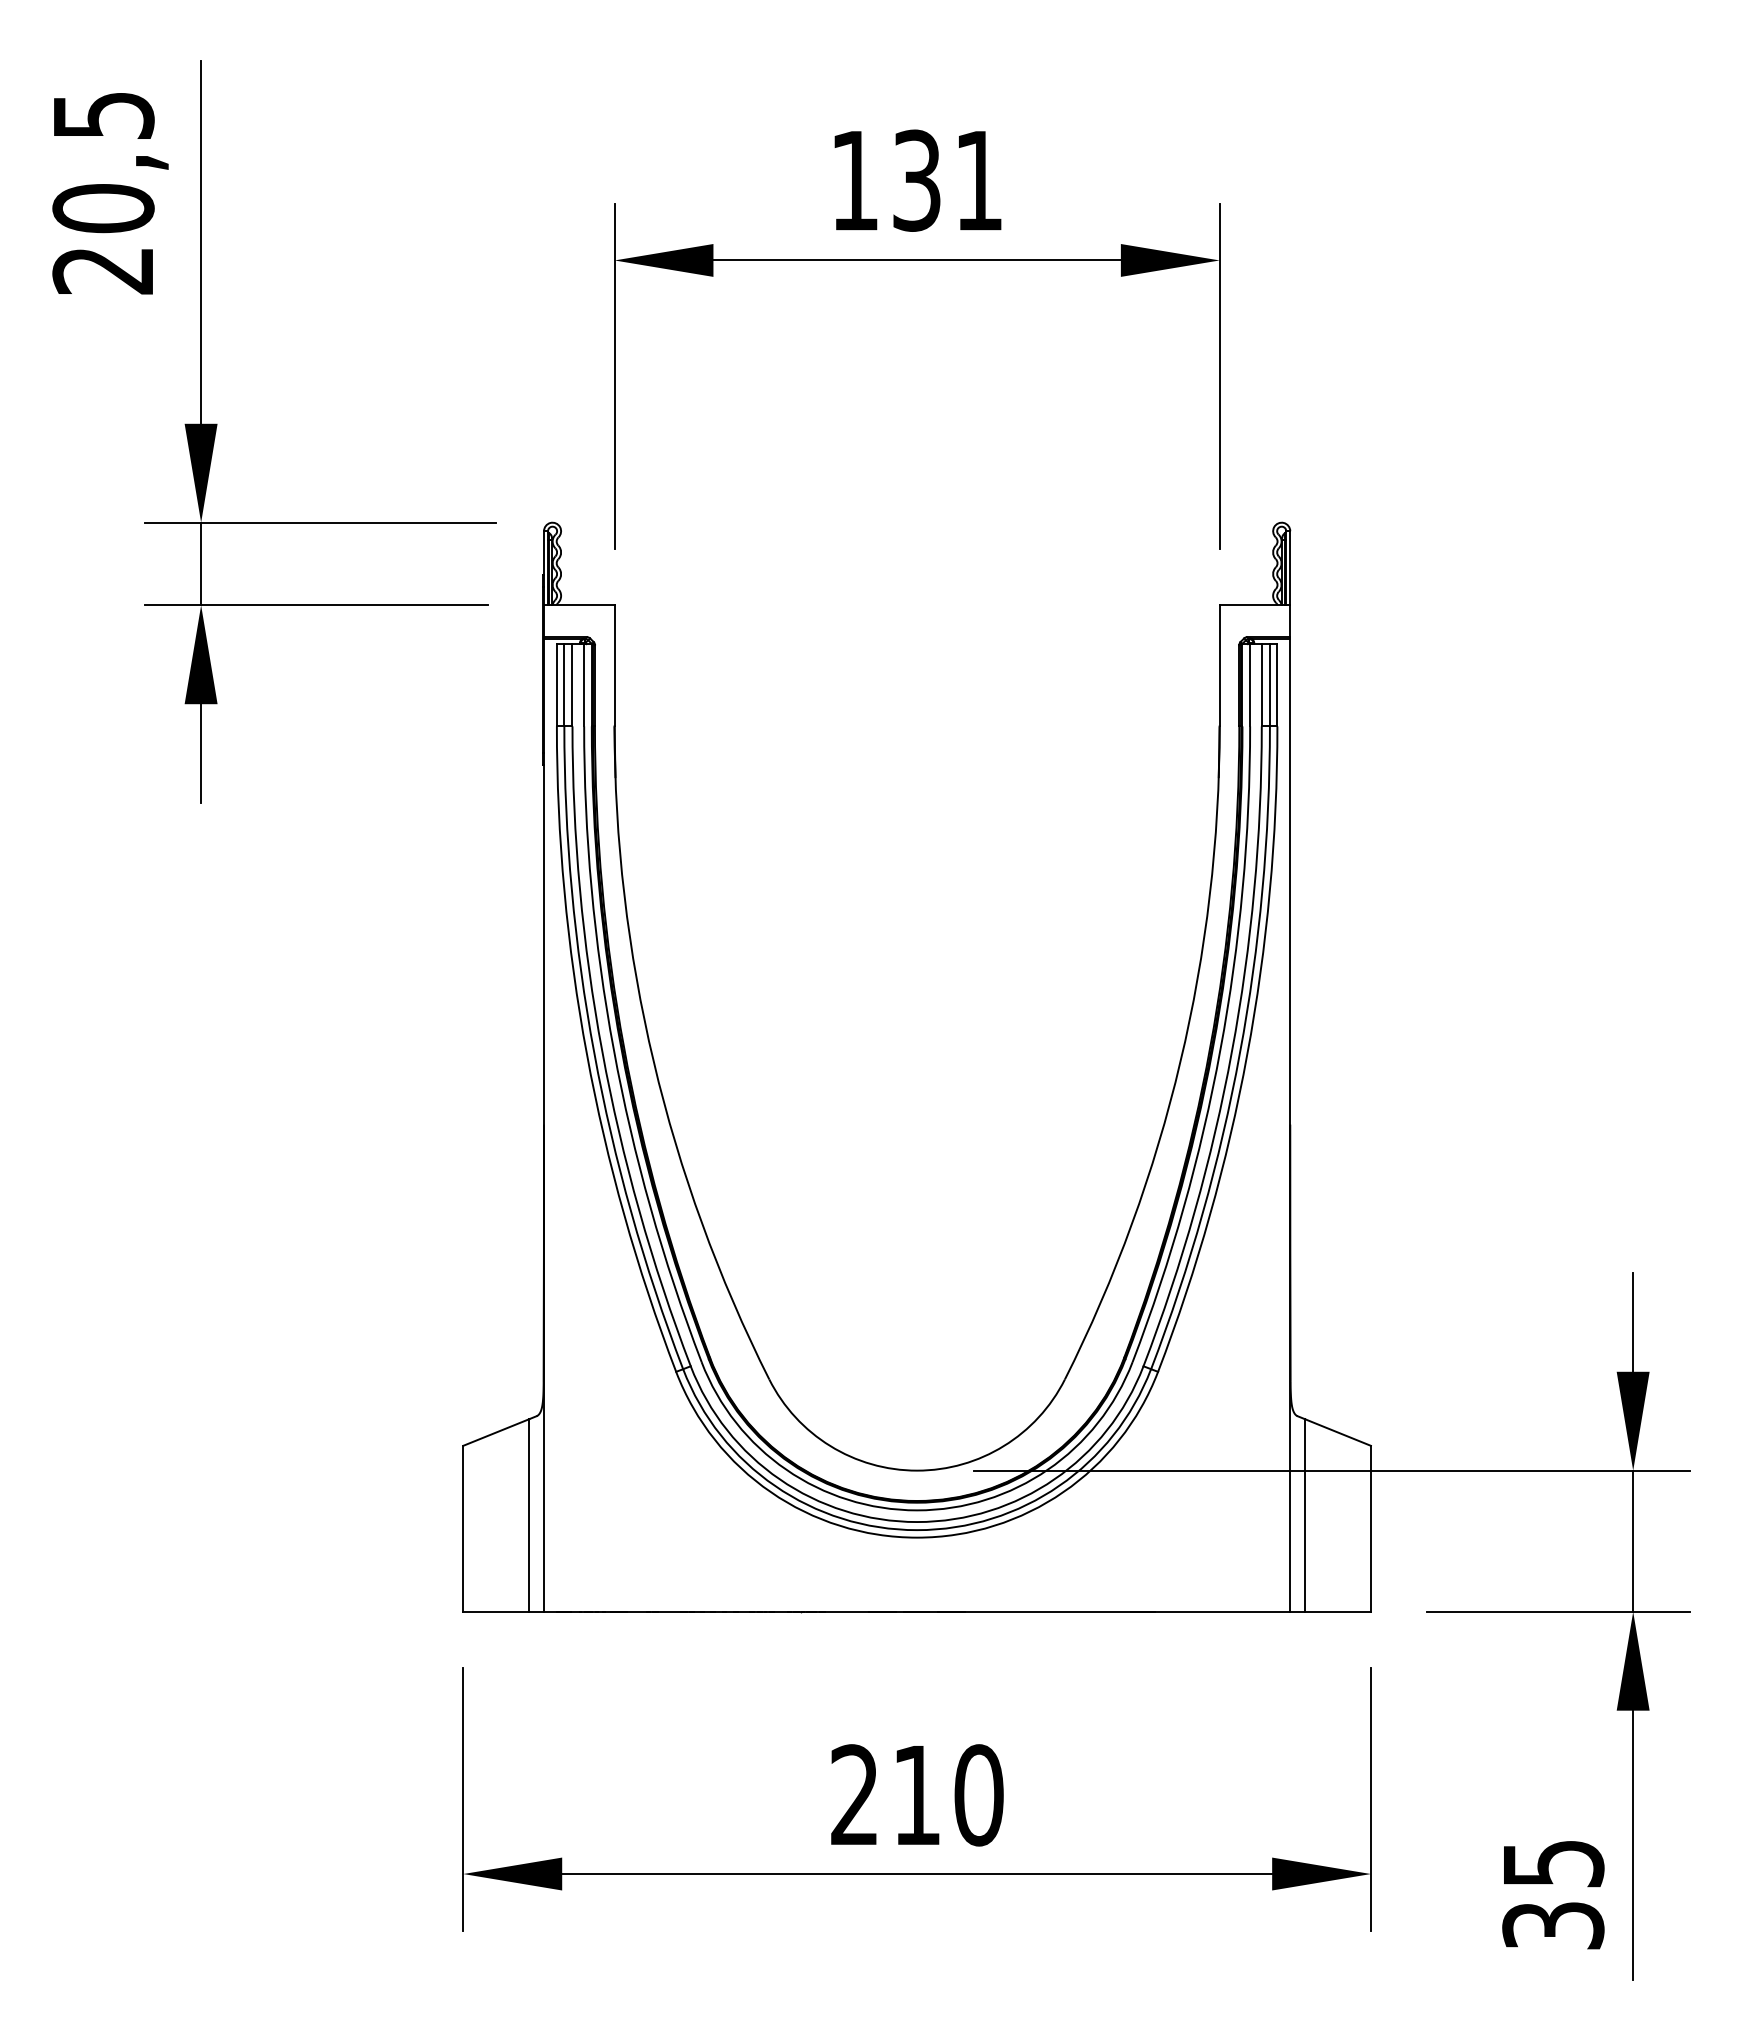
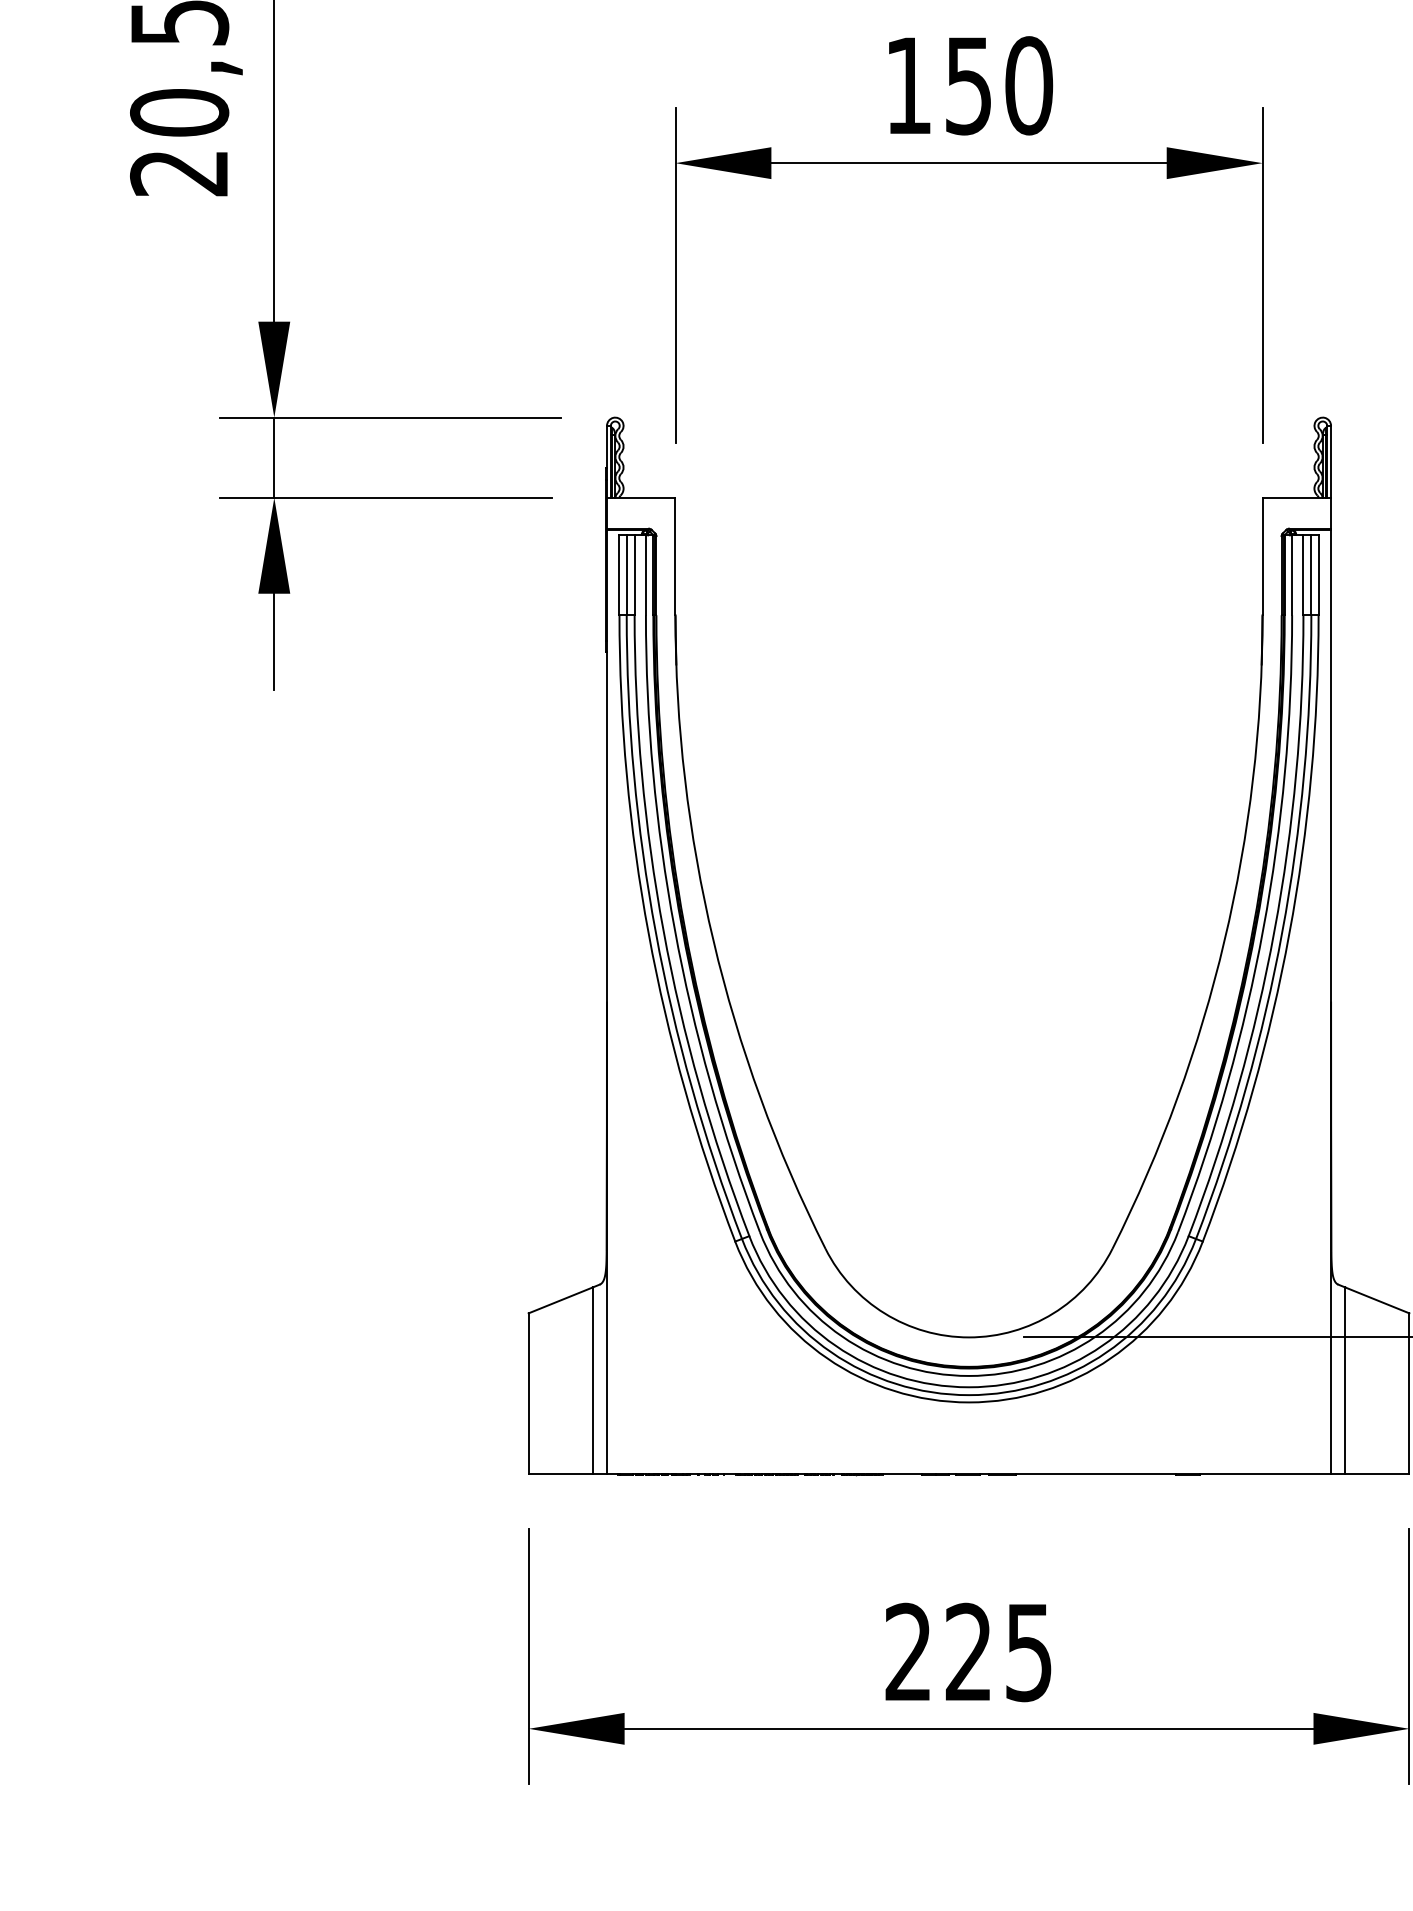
text: (948, 180) -> (999, 85), 131 -> 150
text: (948, 1795) -> (999, 1652), 210 -> 225

